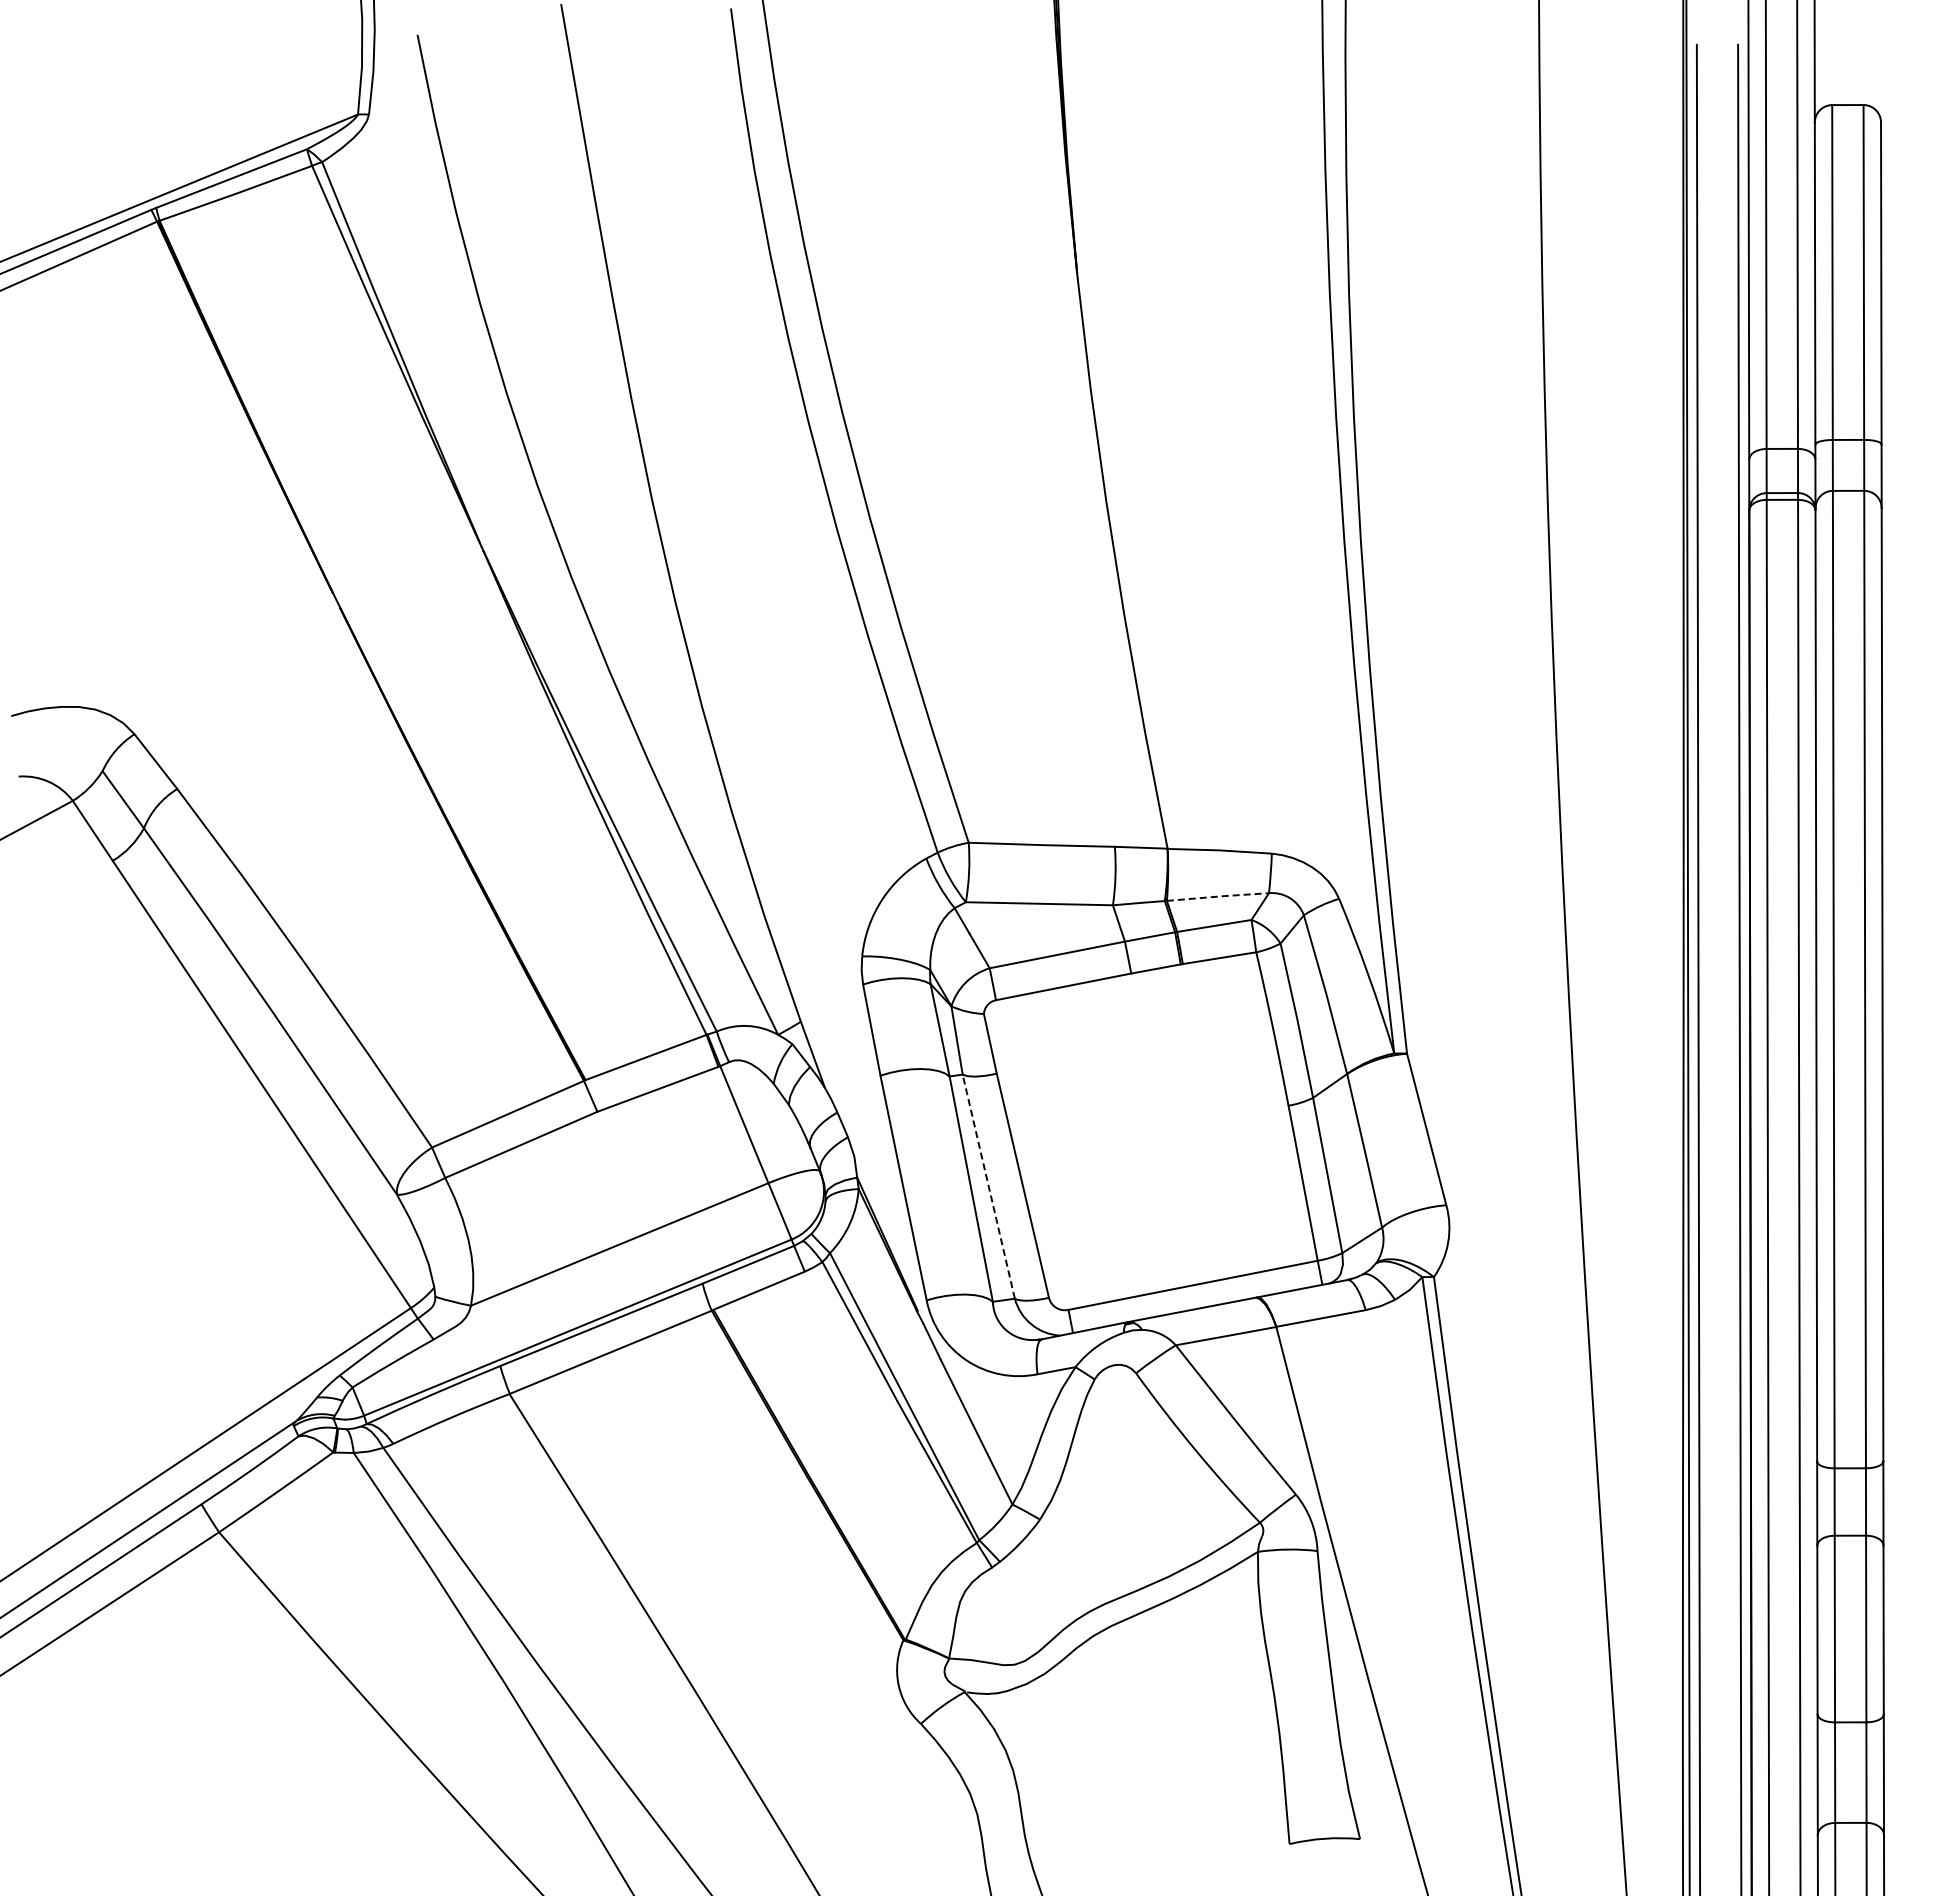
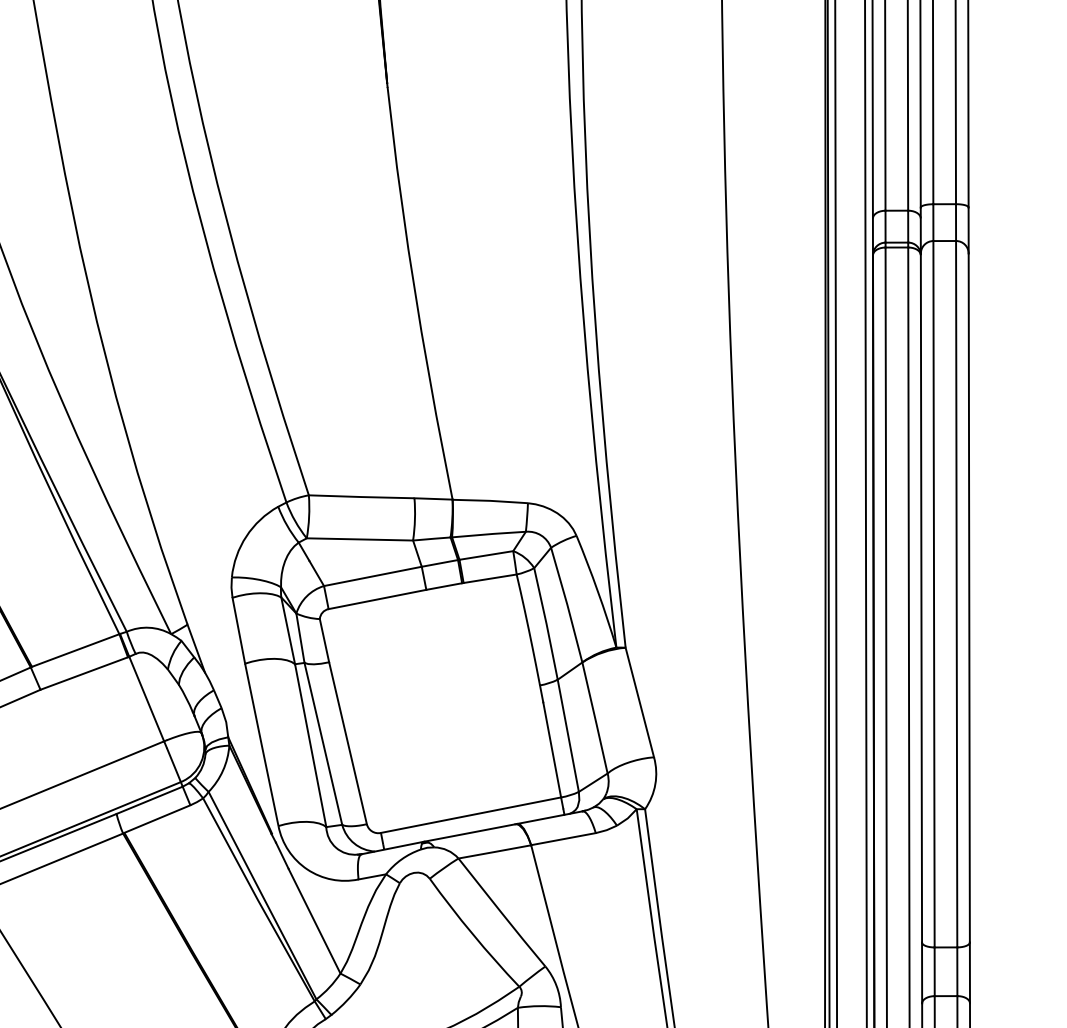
line: (1218, 896) -> (489, 534), dashed -> solid
line: (988, 1186) -> (323, 743), dashed -> solid

